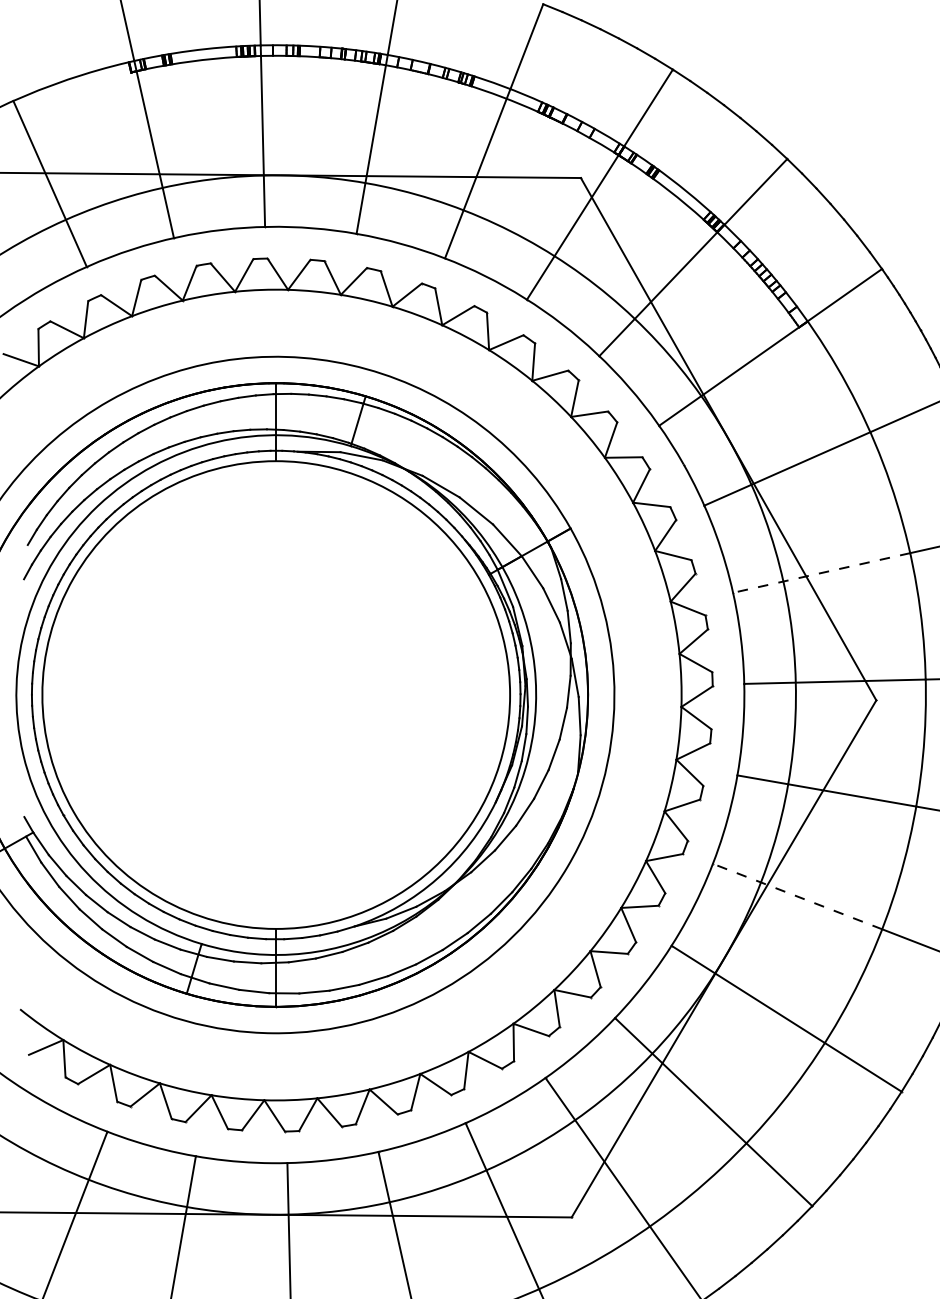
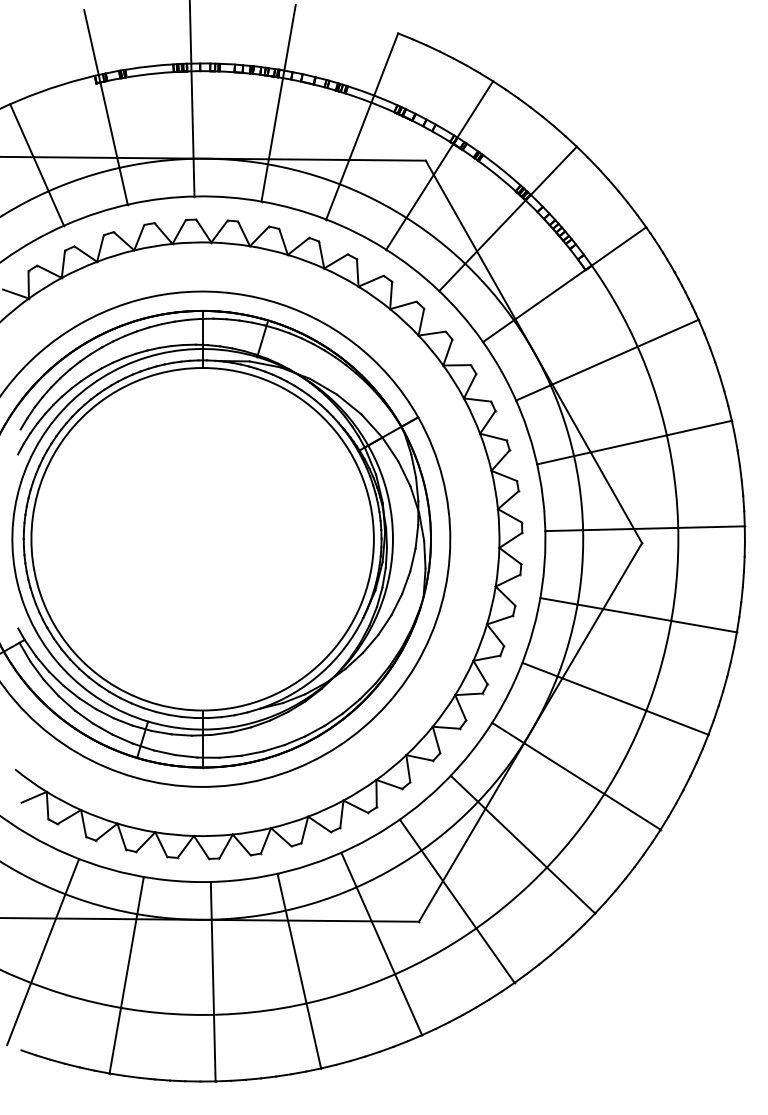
line: (820, 572) -> (601, 449), dashed -> solid
line: (796, 896) -> (583, 686), dashed -> solid

